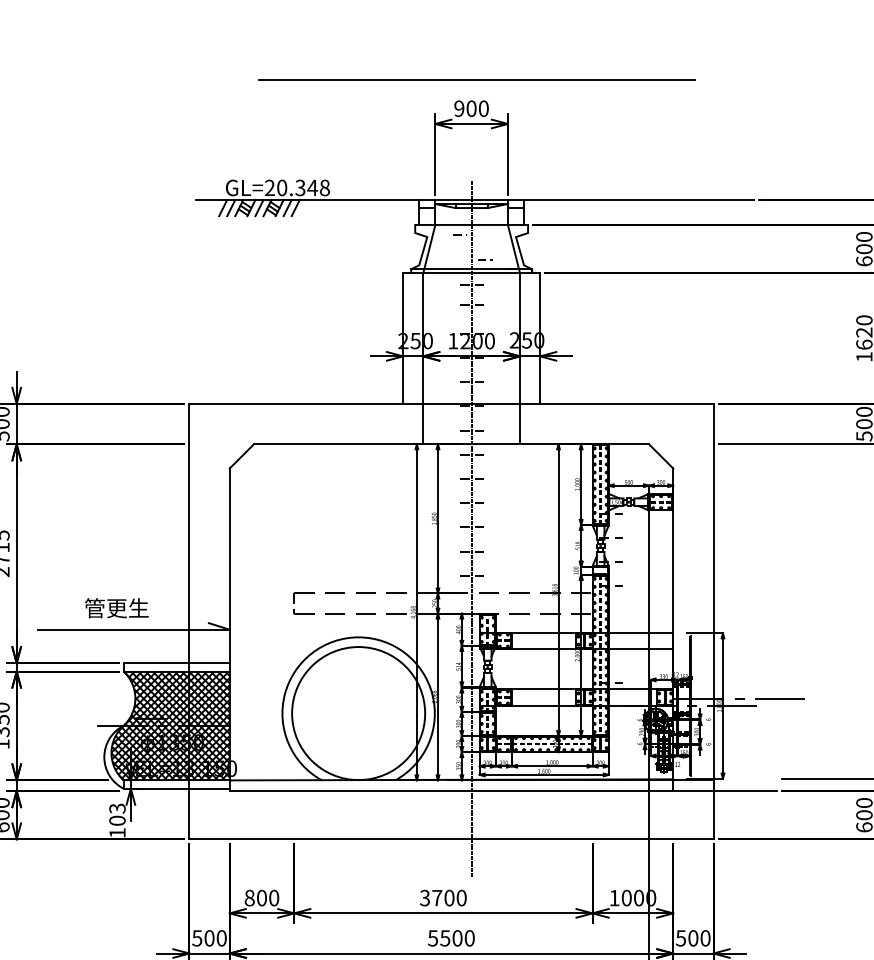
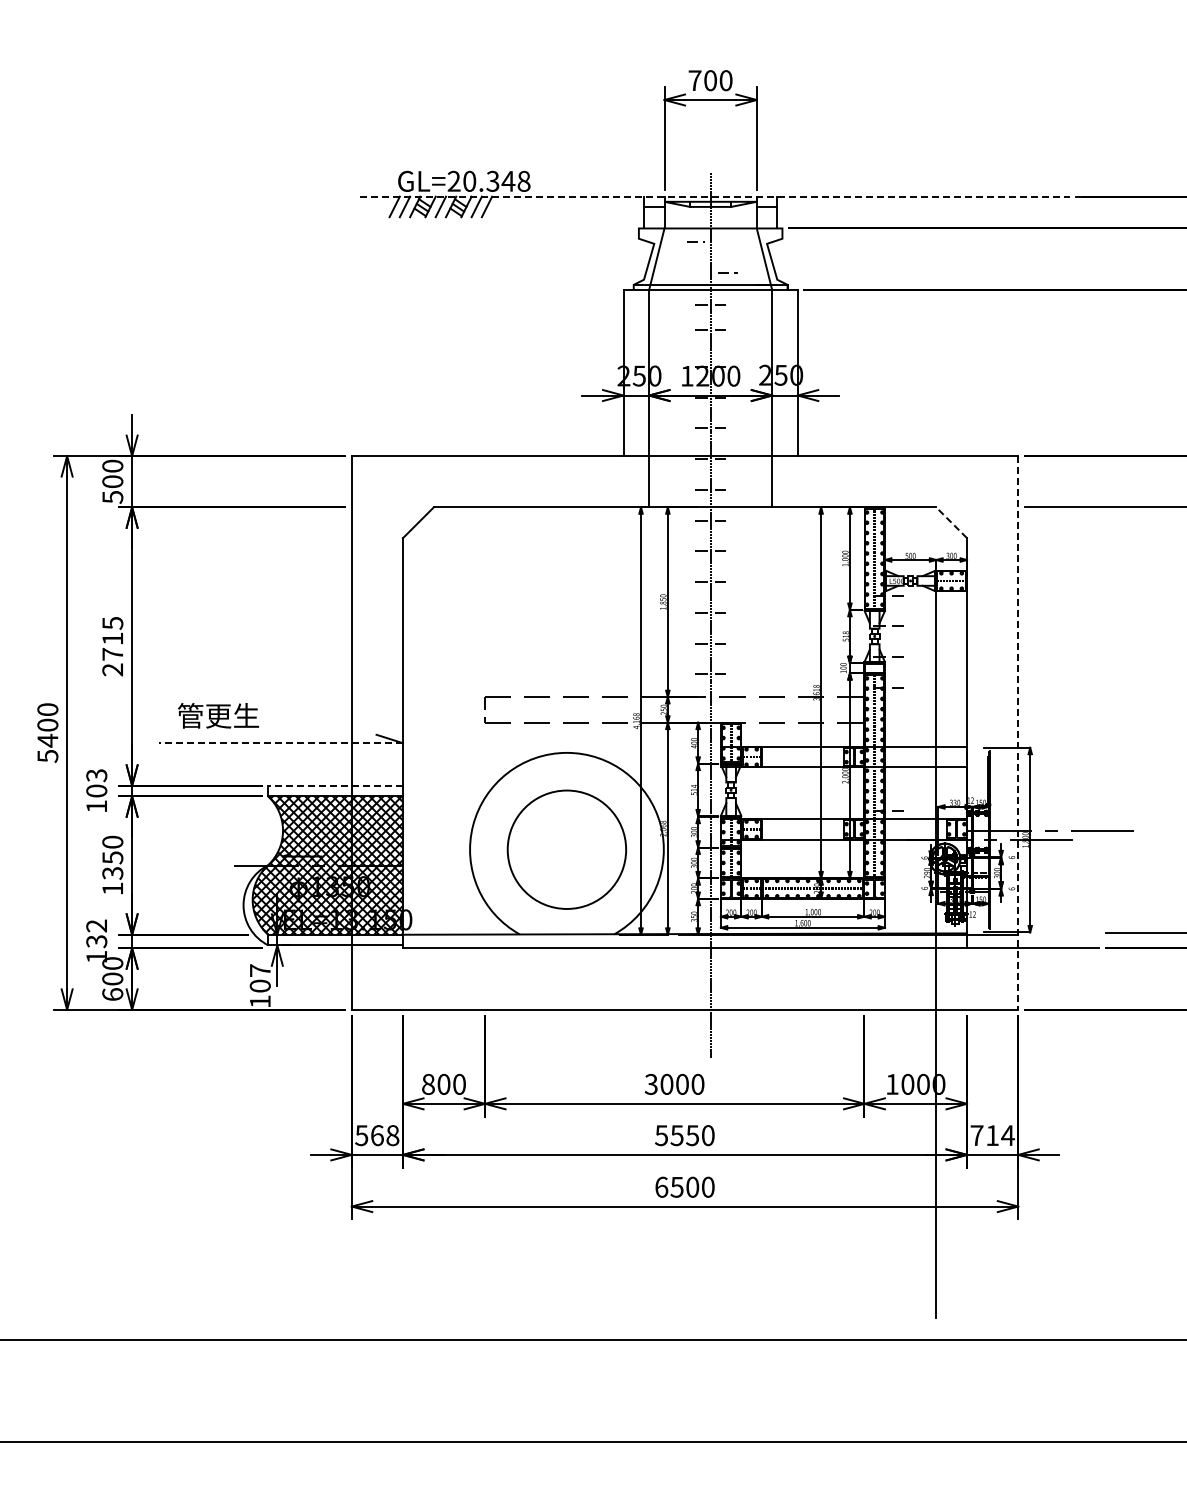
line: (476, 80) -> (716, 44), removed
text: (458, 108) -> (694, 80), 900 -> 700
line: (475, 199) -> (715, 196), solid -> dashed
line: (661, 456) -> (951, 522), solid -> dashed
text: (116, 607) -> (218, 715), moved
line: (713, 621) -> (1018, 732), solid -> dashed
line: (134, 629) -> (281, 743), solid -> dashed
line: (176, 663) -> (335, 785), solid -> dashed
circle: (358, 713) -> (566, 849), size x0.7
text: (116, 808) -> (259, 970), 103 -> 107
text: (436, 897) -> (666, 1083), 3700 -> 3000
text: (215, 938) -> (385, 1135), 500 -> 568
text: (457, 938) -> (692, 1135), 5500 -> 5550
text: (693, 938) -> (992, 1135), 500 -> 714

